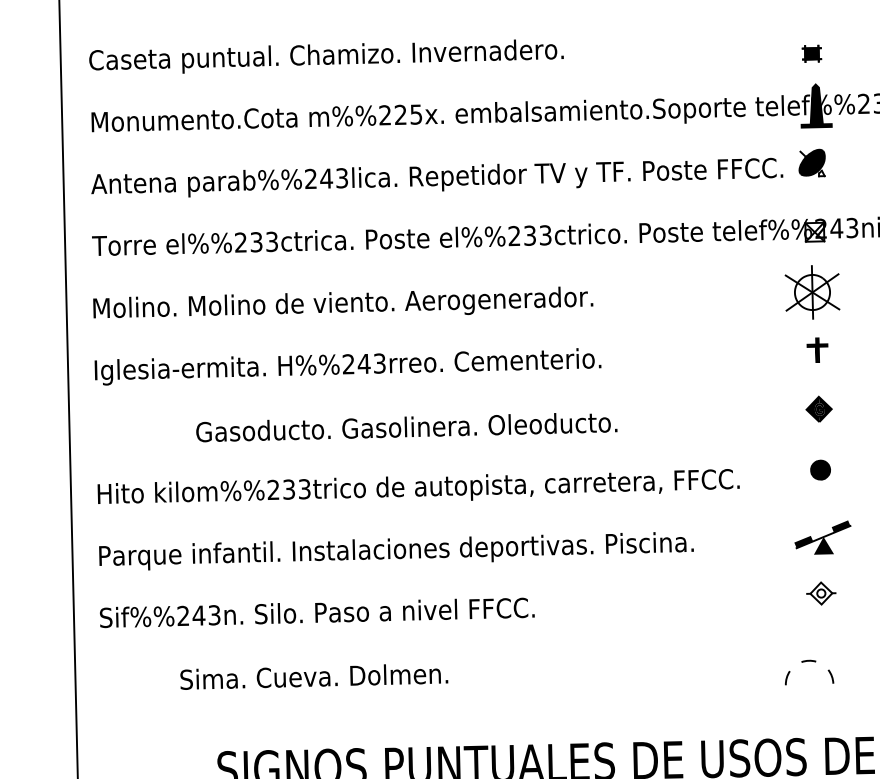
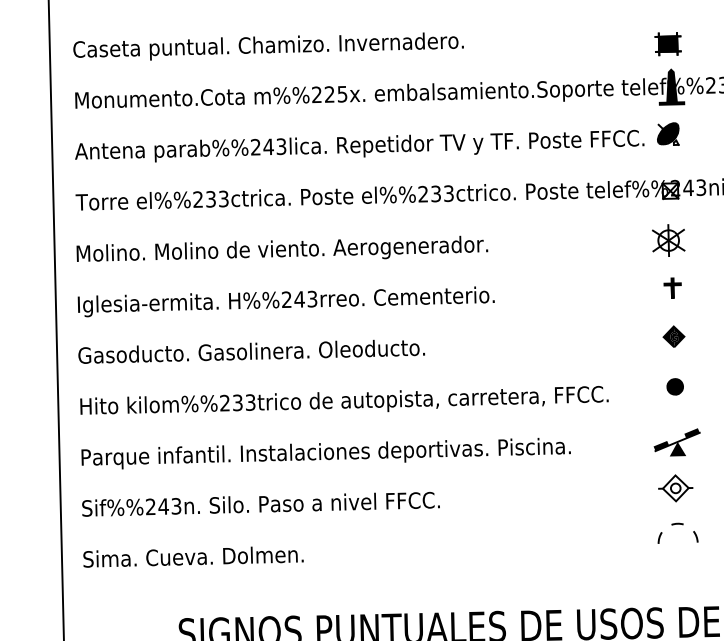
part: (811, 54) -> (667, 44), size x1.67
part: (812, 292) -> (668, 240), size x0.71
text: (406, 427) -> (251, 351), moved
part: (820, 593) -> (675, 488), size x1.43
part: (808, 661) -> (677, 524), moved
text: (314, 676) -> (193, 556), moved

